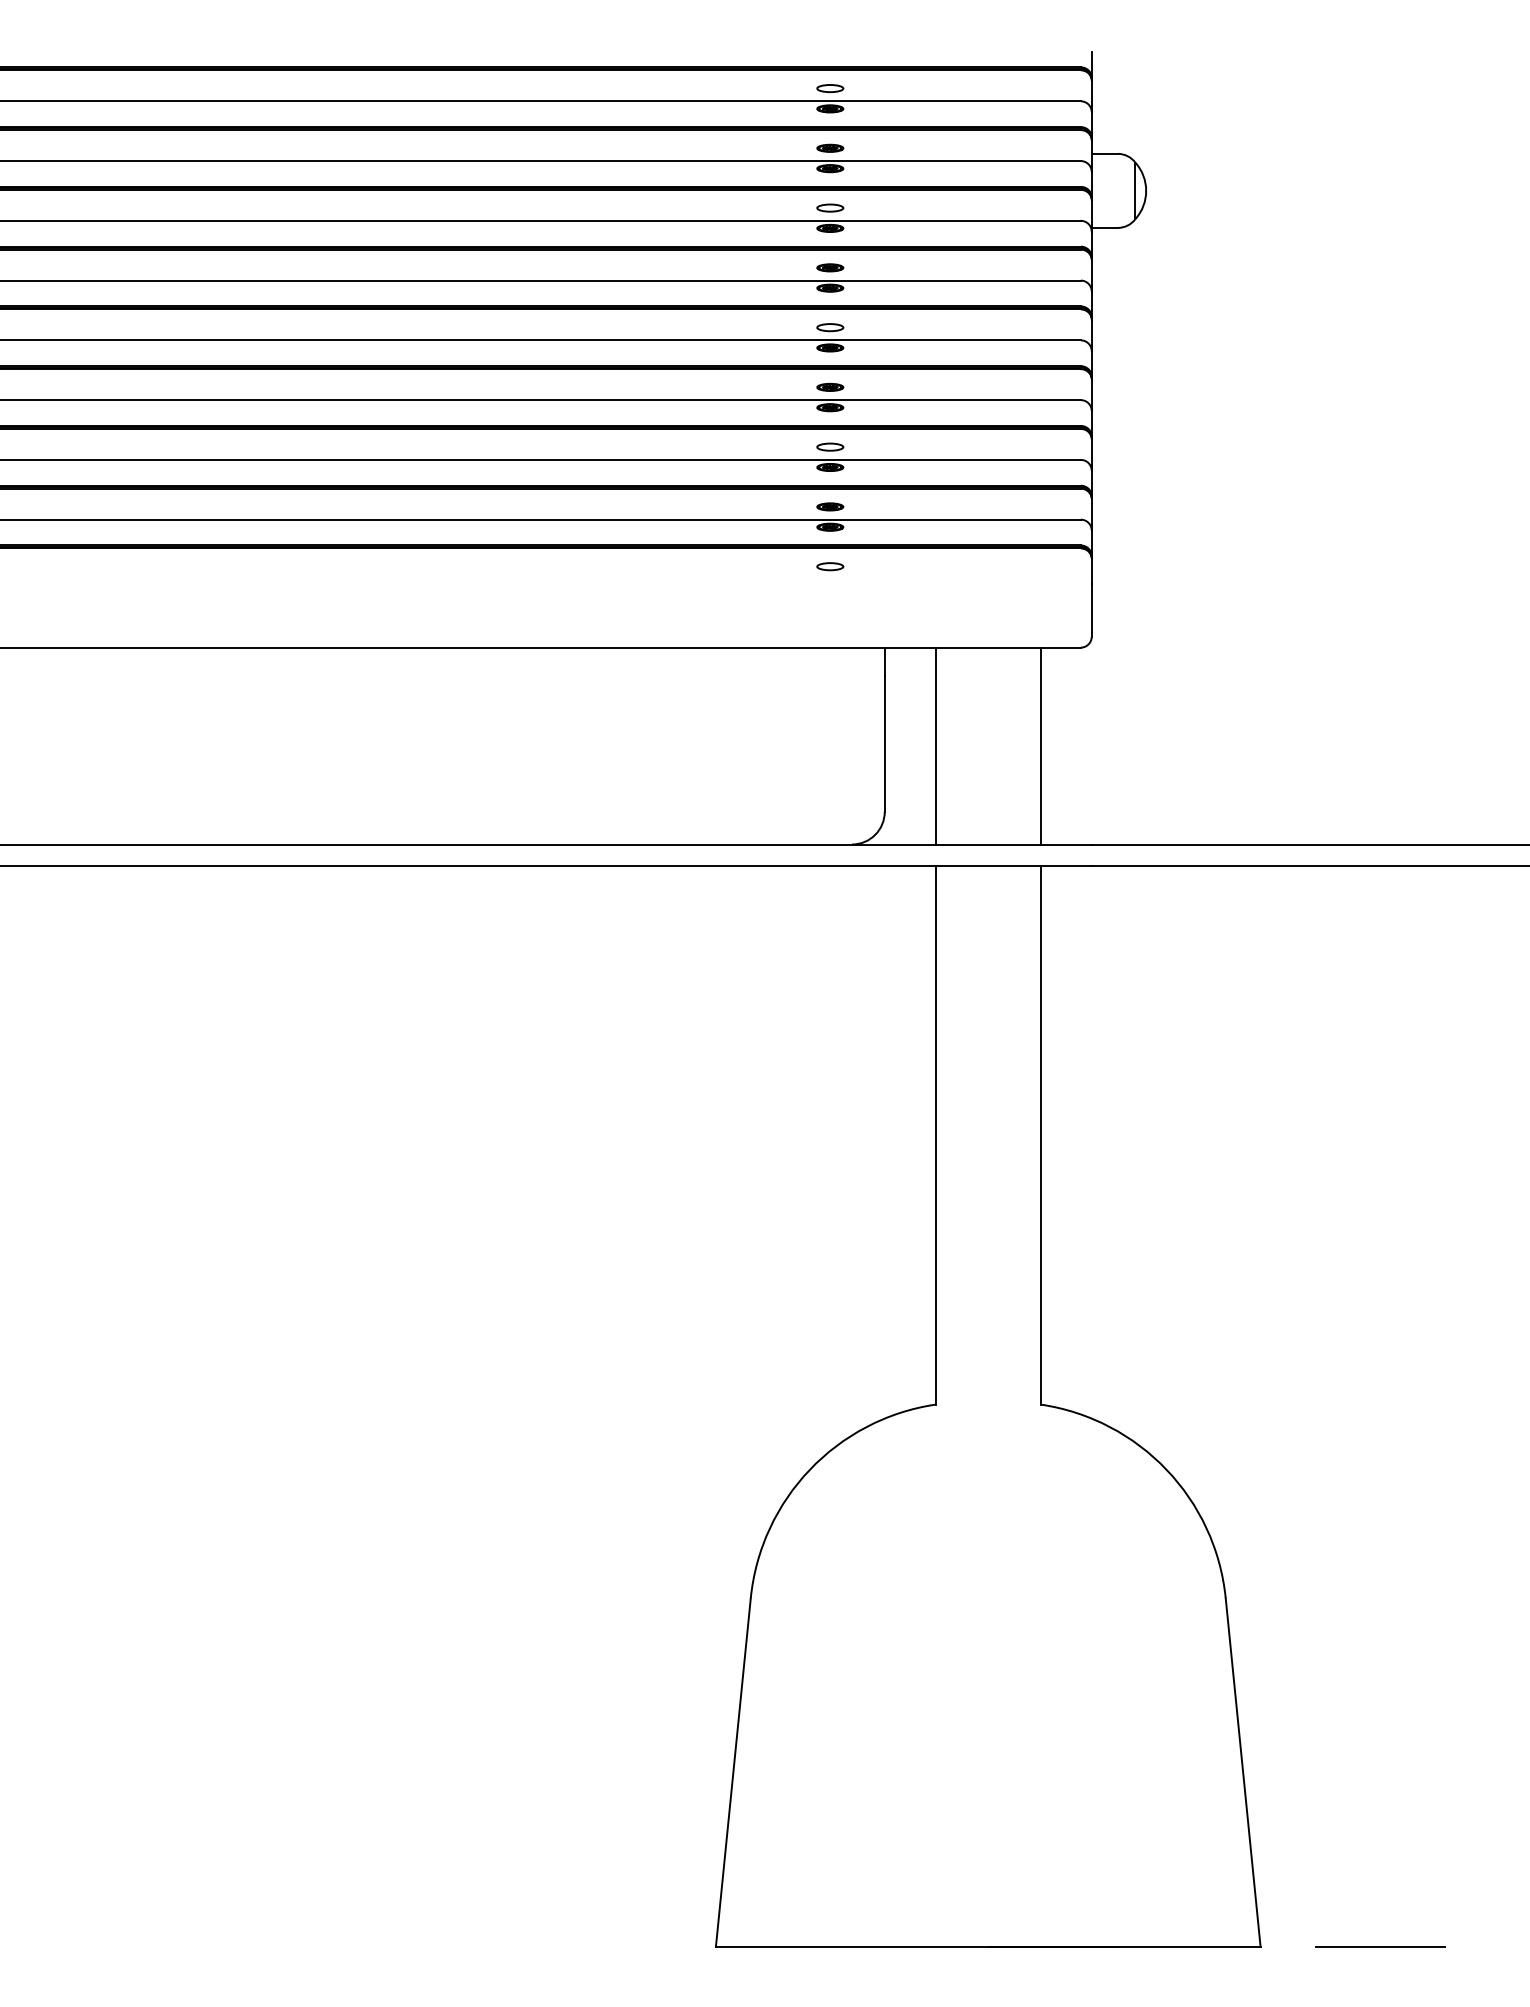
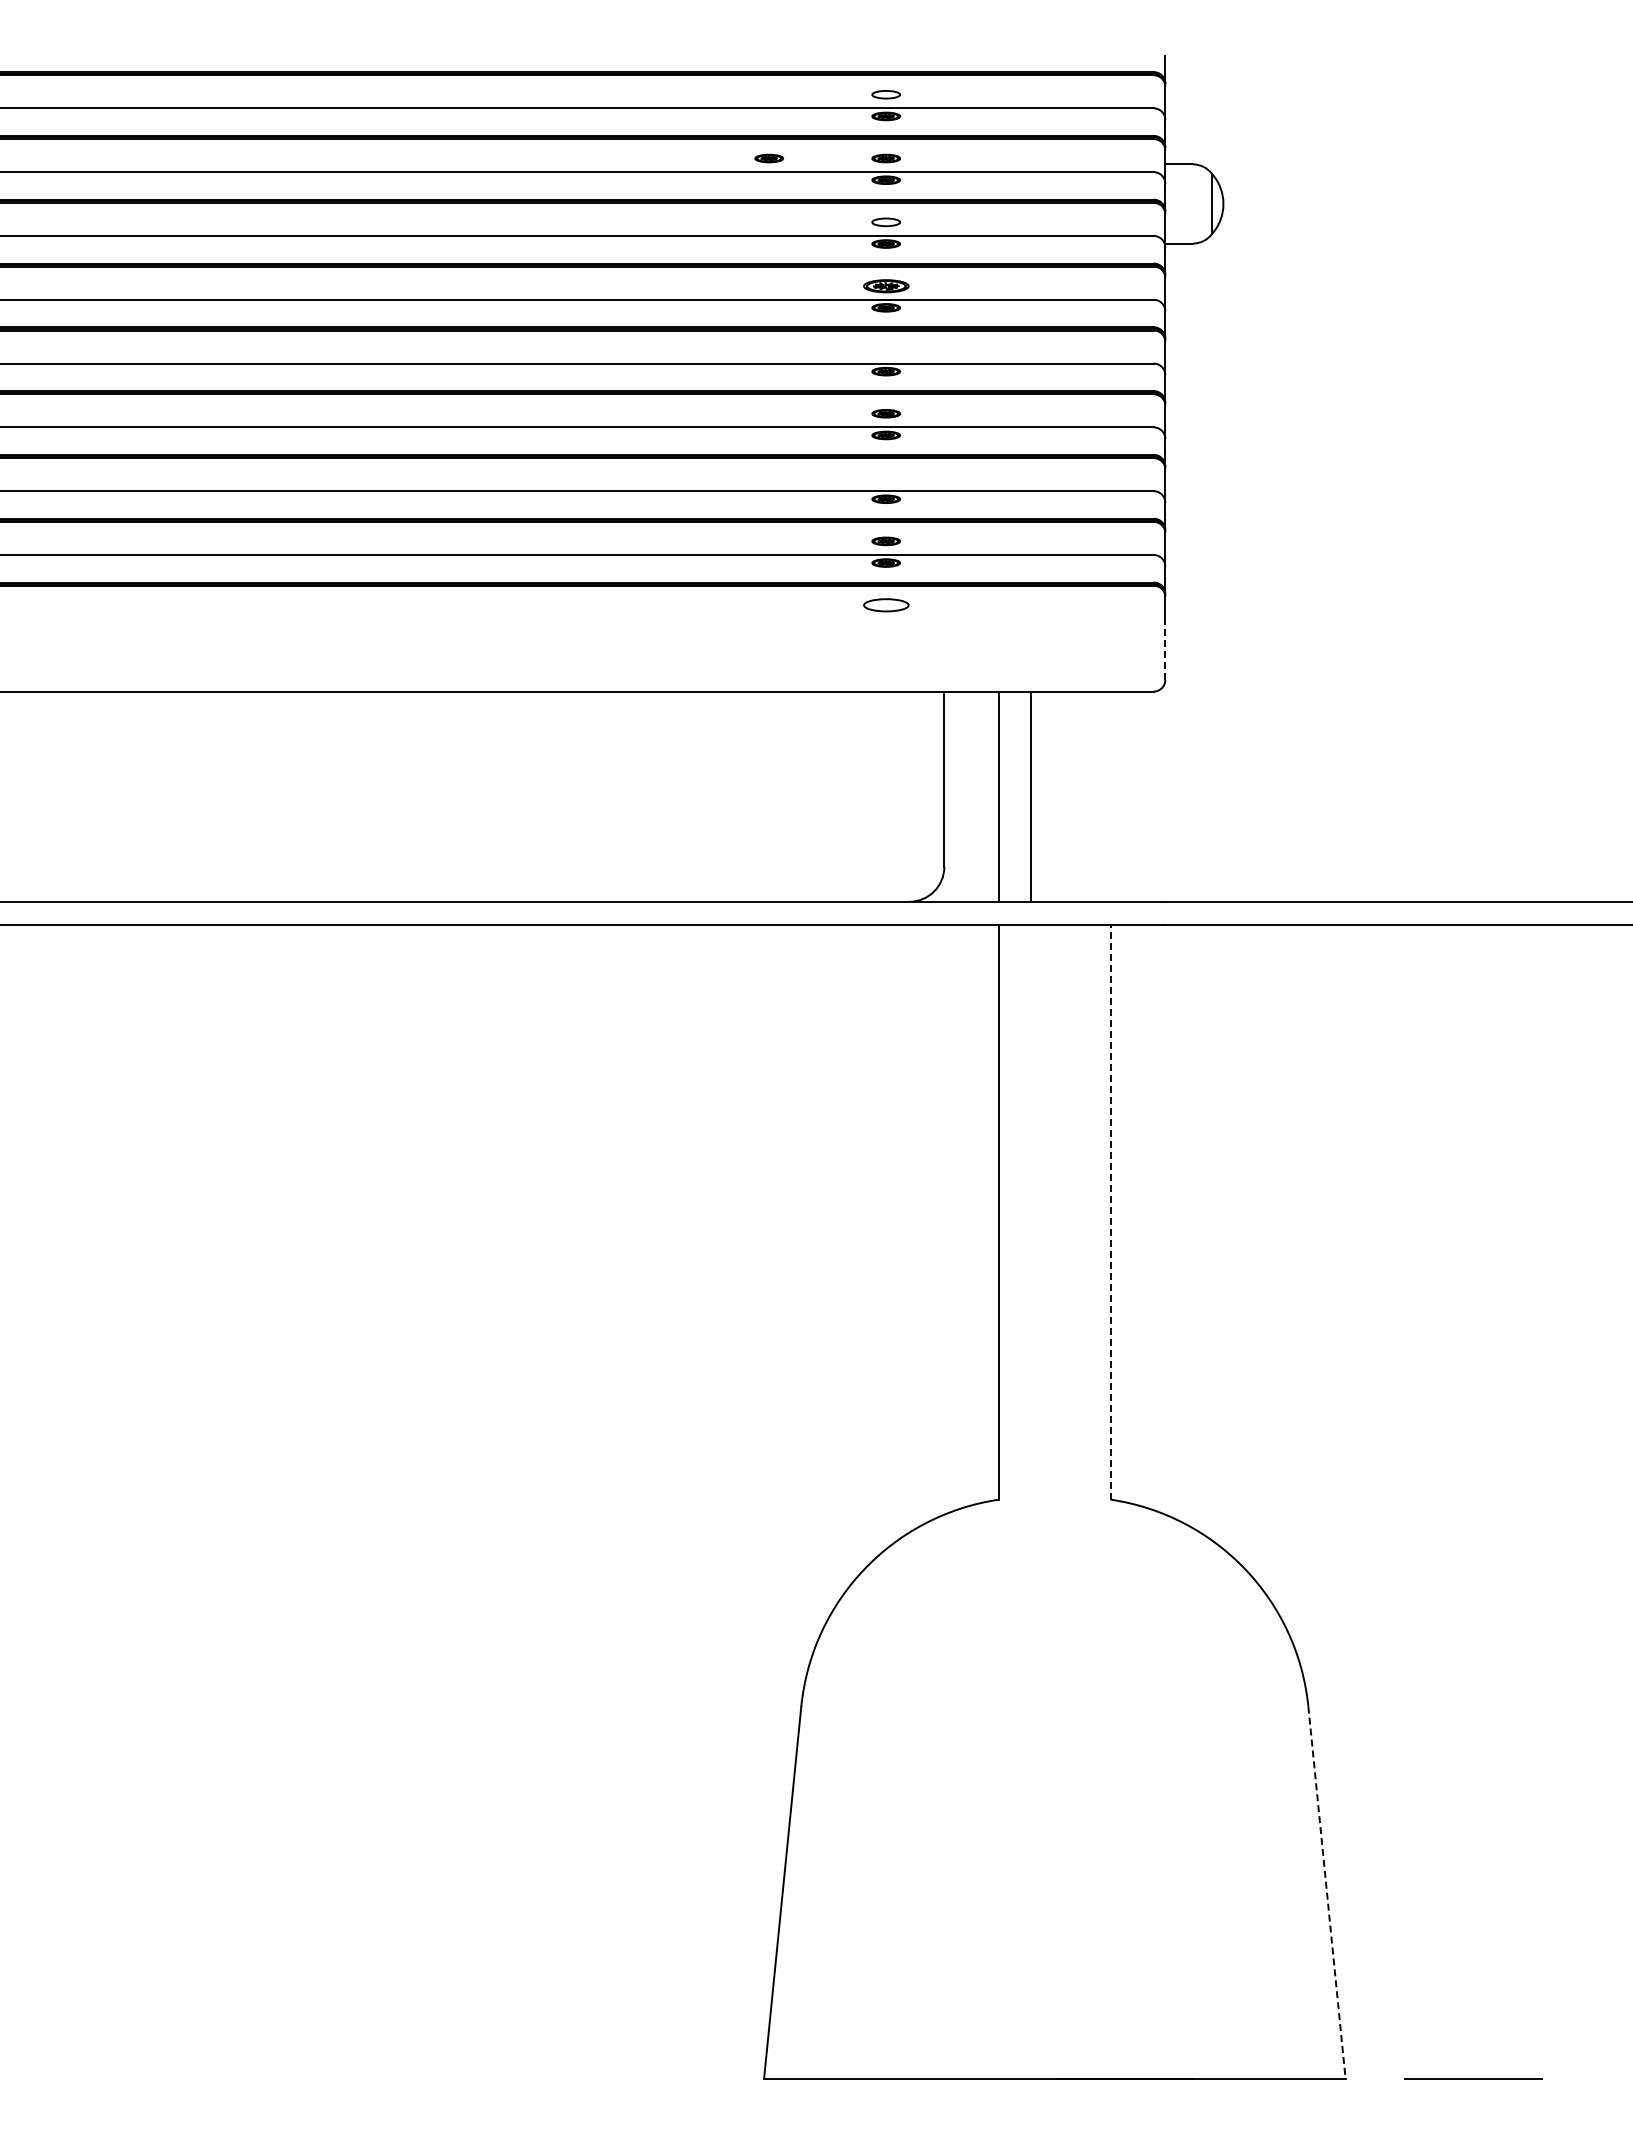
part: (720, 148) -> (768, 158), added
part: (829, 267) -> (885, 285), size x1.6
part: (829, 327) -> (885, 349), removed
part: (829, 447) -> (885, 477), removed
part: (829, 566) -> (885, 604), size x1.6
line: (1091, 611) -> (1165, 652), solid -> dashed
line: (1041, 745) -> (1031, 796), moved
line: (1041, 1134) -> (1111, 1211), solid -> dashed
line: (1242, 1772) -> (1326, 1892), solid -> dashed

